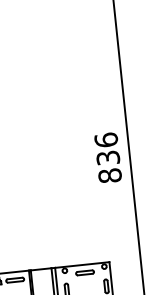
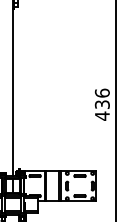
text: (108, 174) -> (101, 115), 836 -> 436

